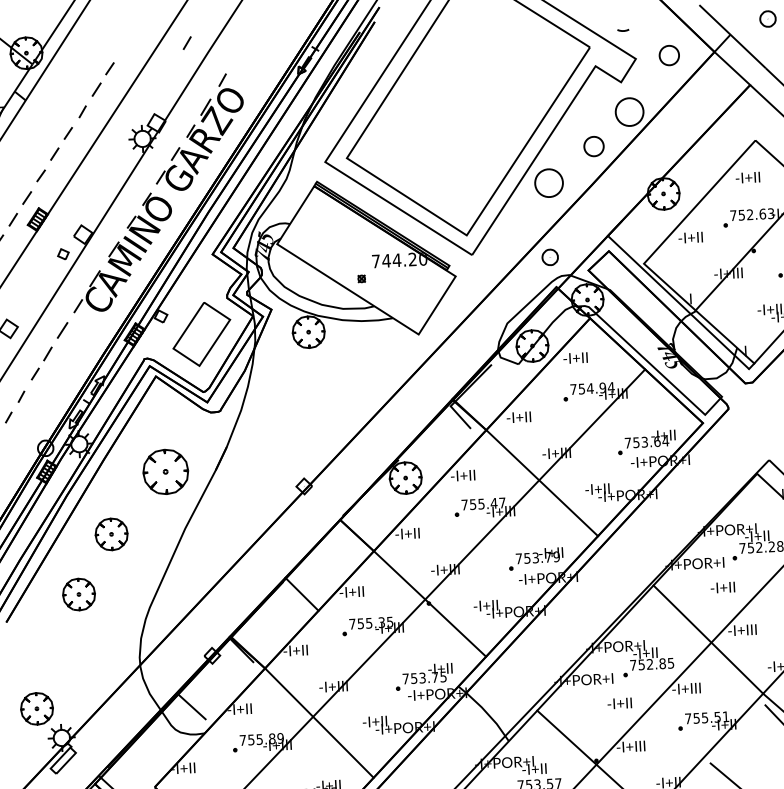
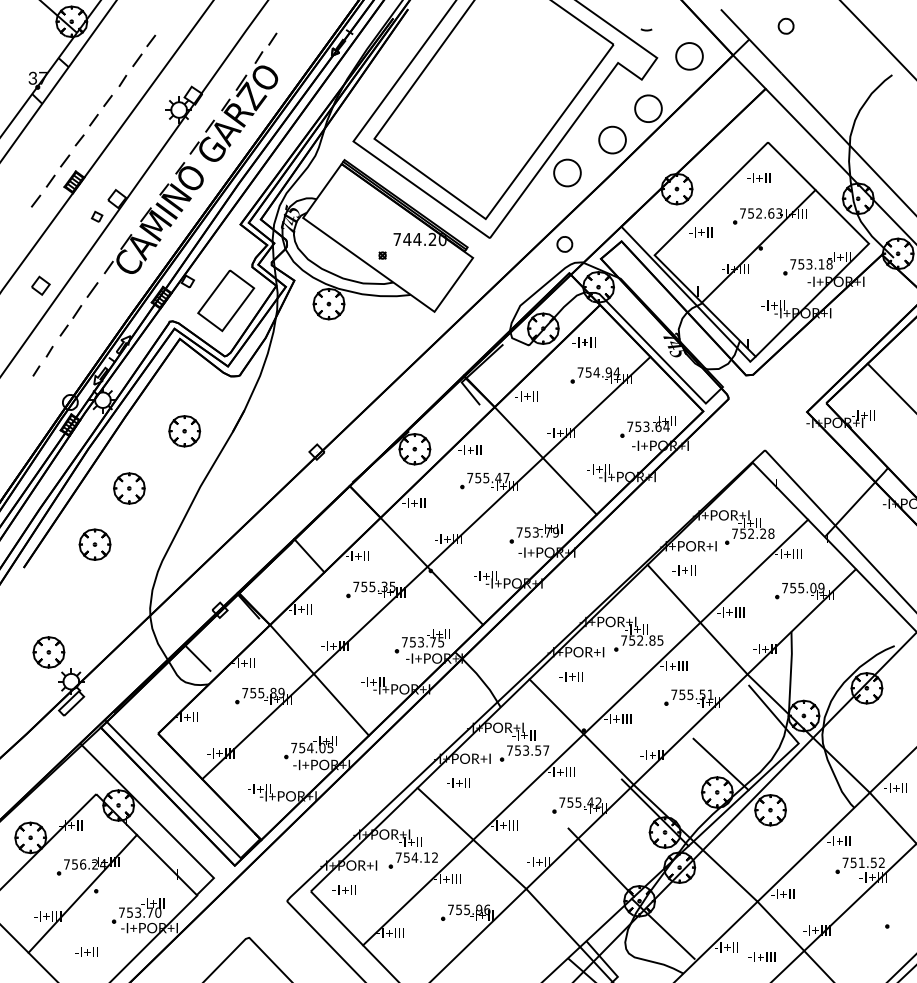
line: (186, 42) -> (272, 38), moved
part: (669, 55) -> (689, 56), size x1.43
part: (593, 145) -> (612, 139), size x1.43
part: (165, 472) -> (184, 431), size x0.71
text: (722, 587) -> (683, 570), moved
text: (619, 703) -> (570, 676), moved

